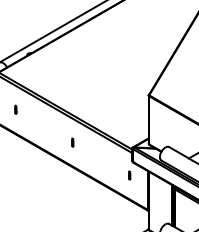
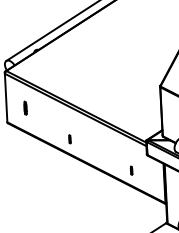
part: (15, 109) -> (25, 107), size x1.6
part: (72, 142) -> (69, 139), moved
part: (129, 175) -> (131, 170), moved

